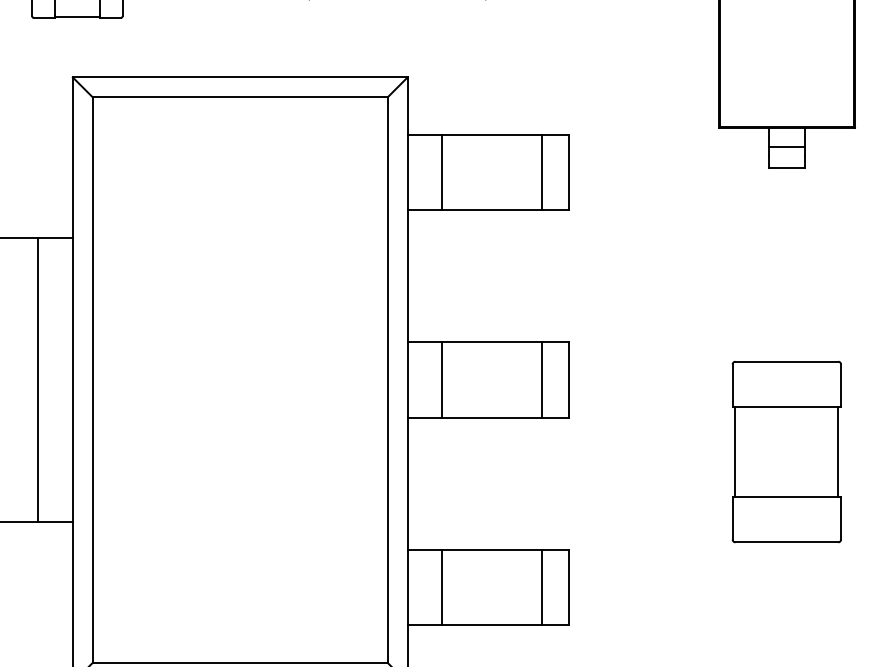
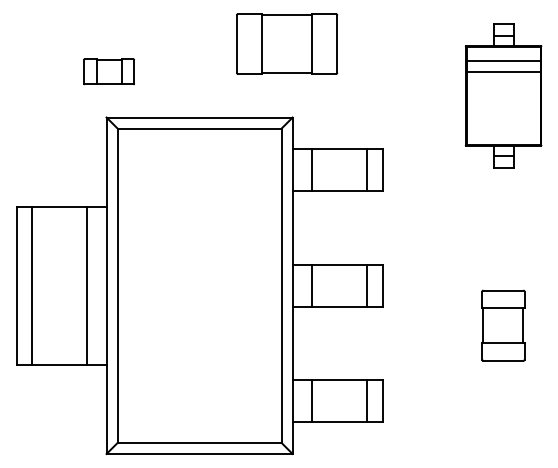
part: (786, 451) -> (503, 325), size x0.7

